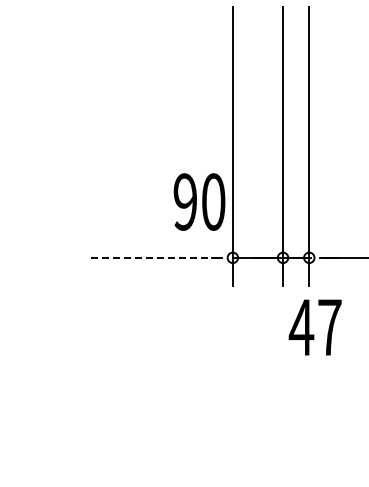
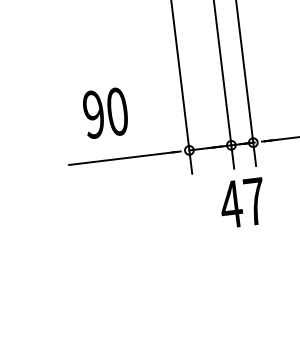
text: (199, 201) -> (105, 112), moved
line: (153, 257) -> (123, 158), dashed -> solid
text: (314, 327) -> (242, 203), moved

